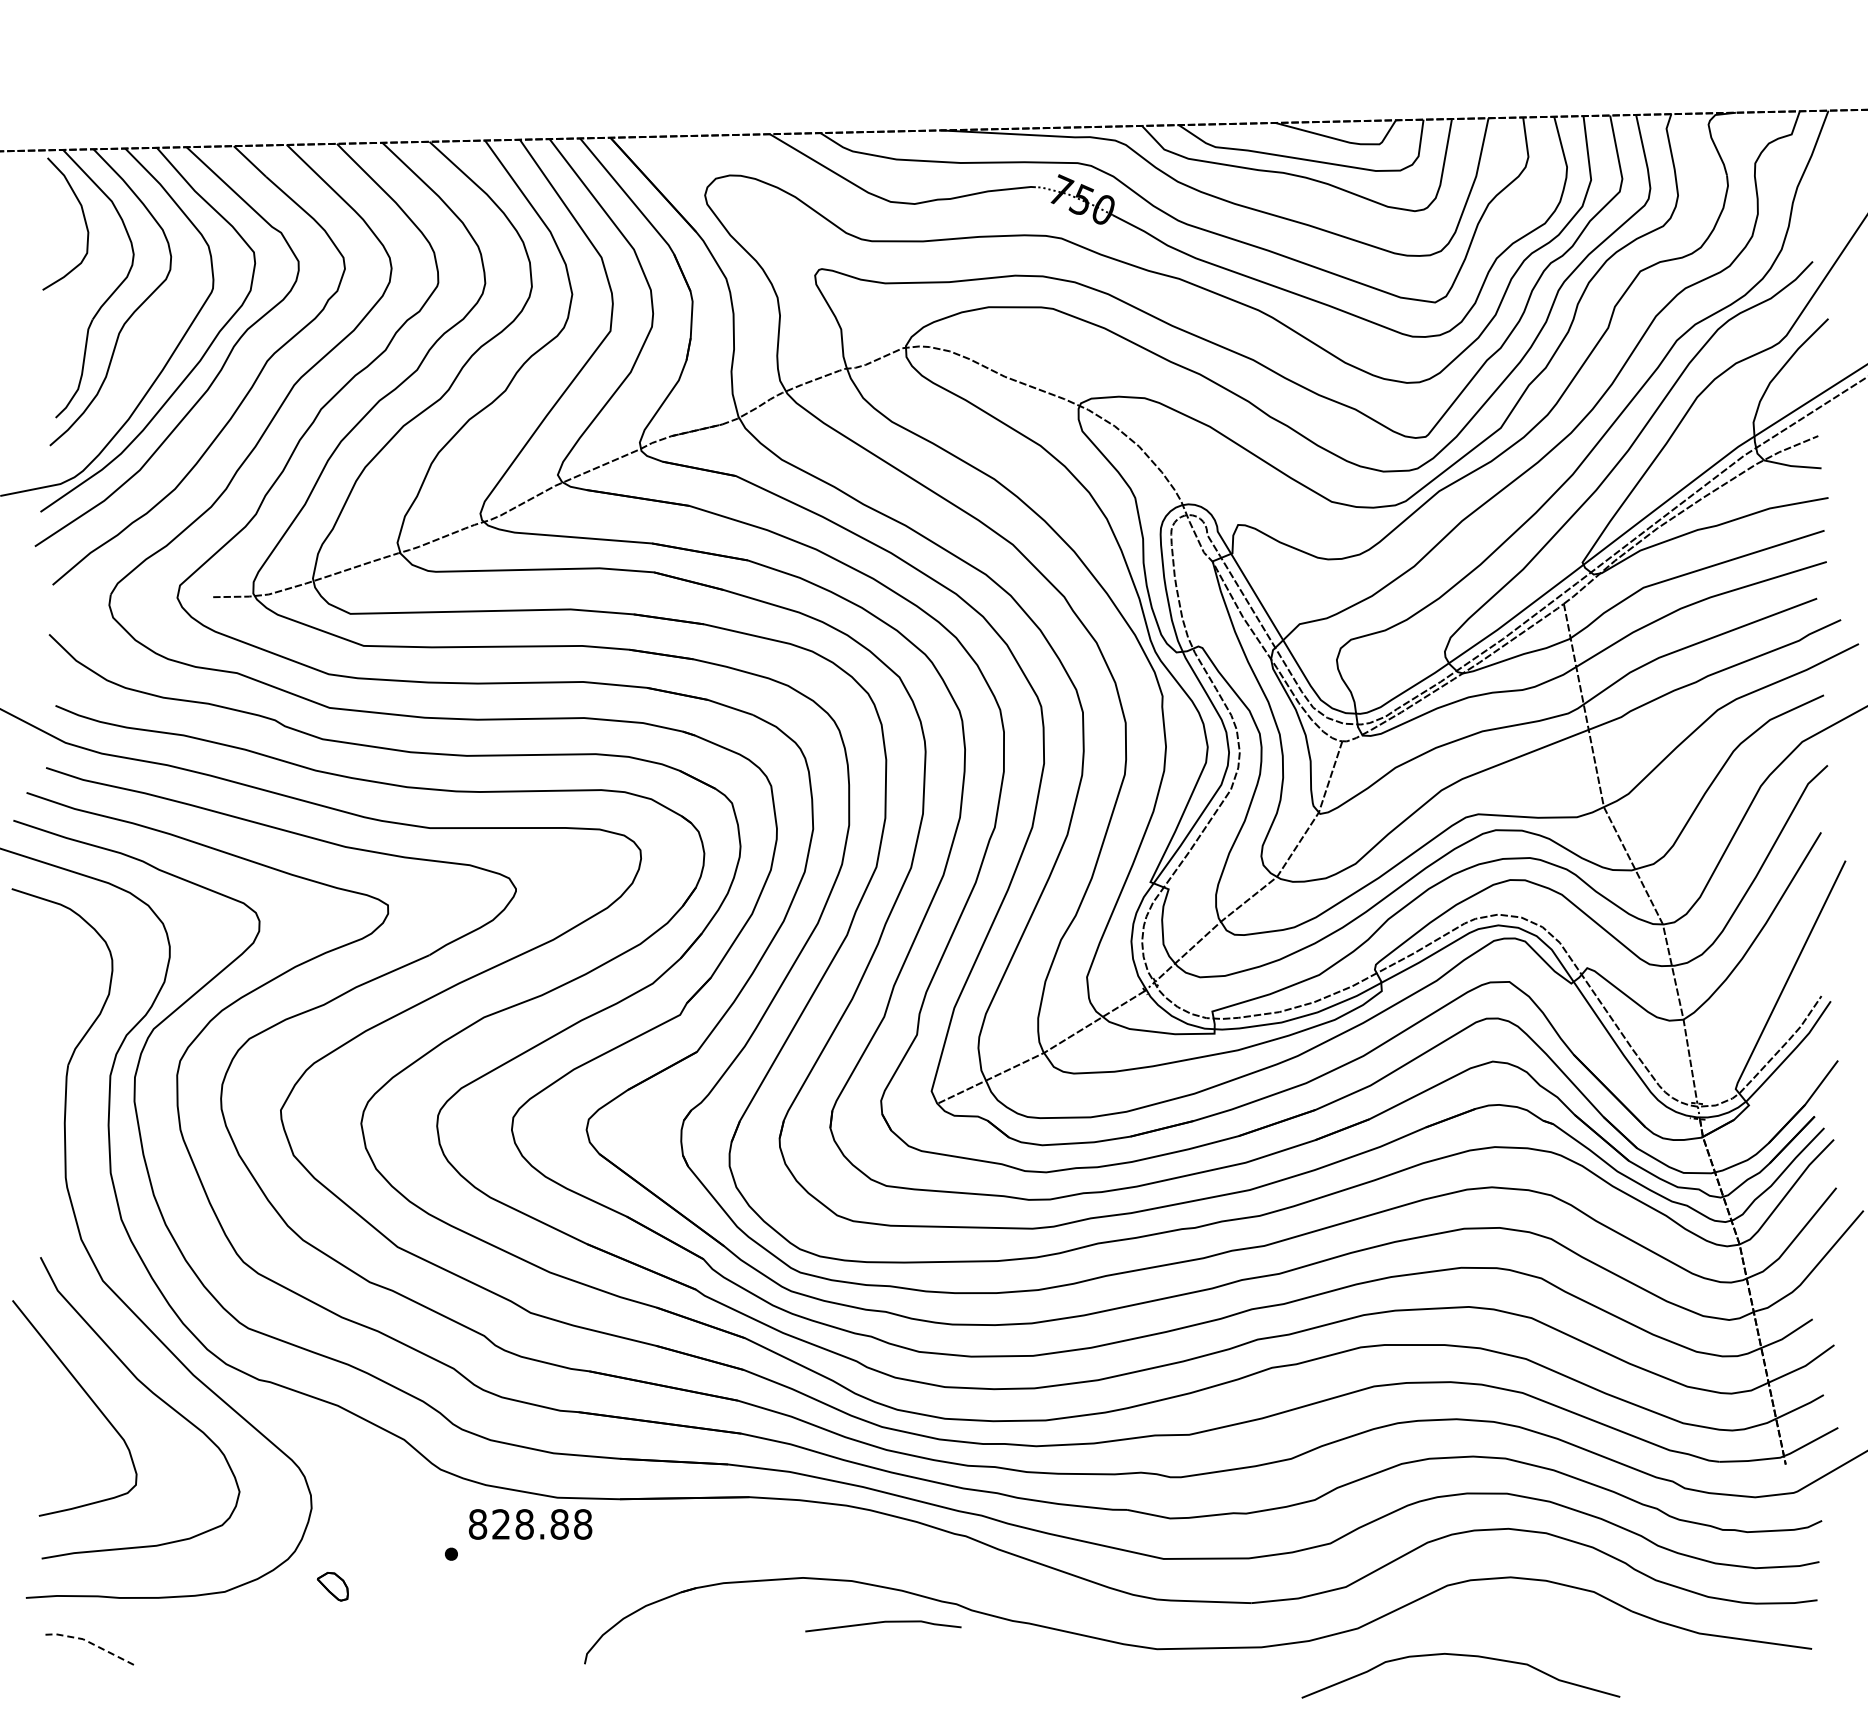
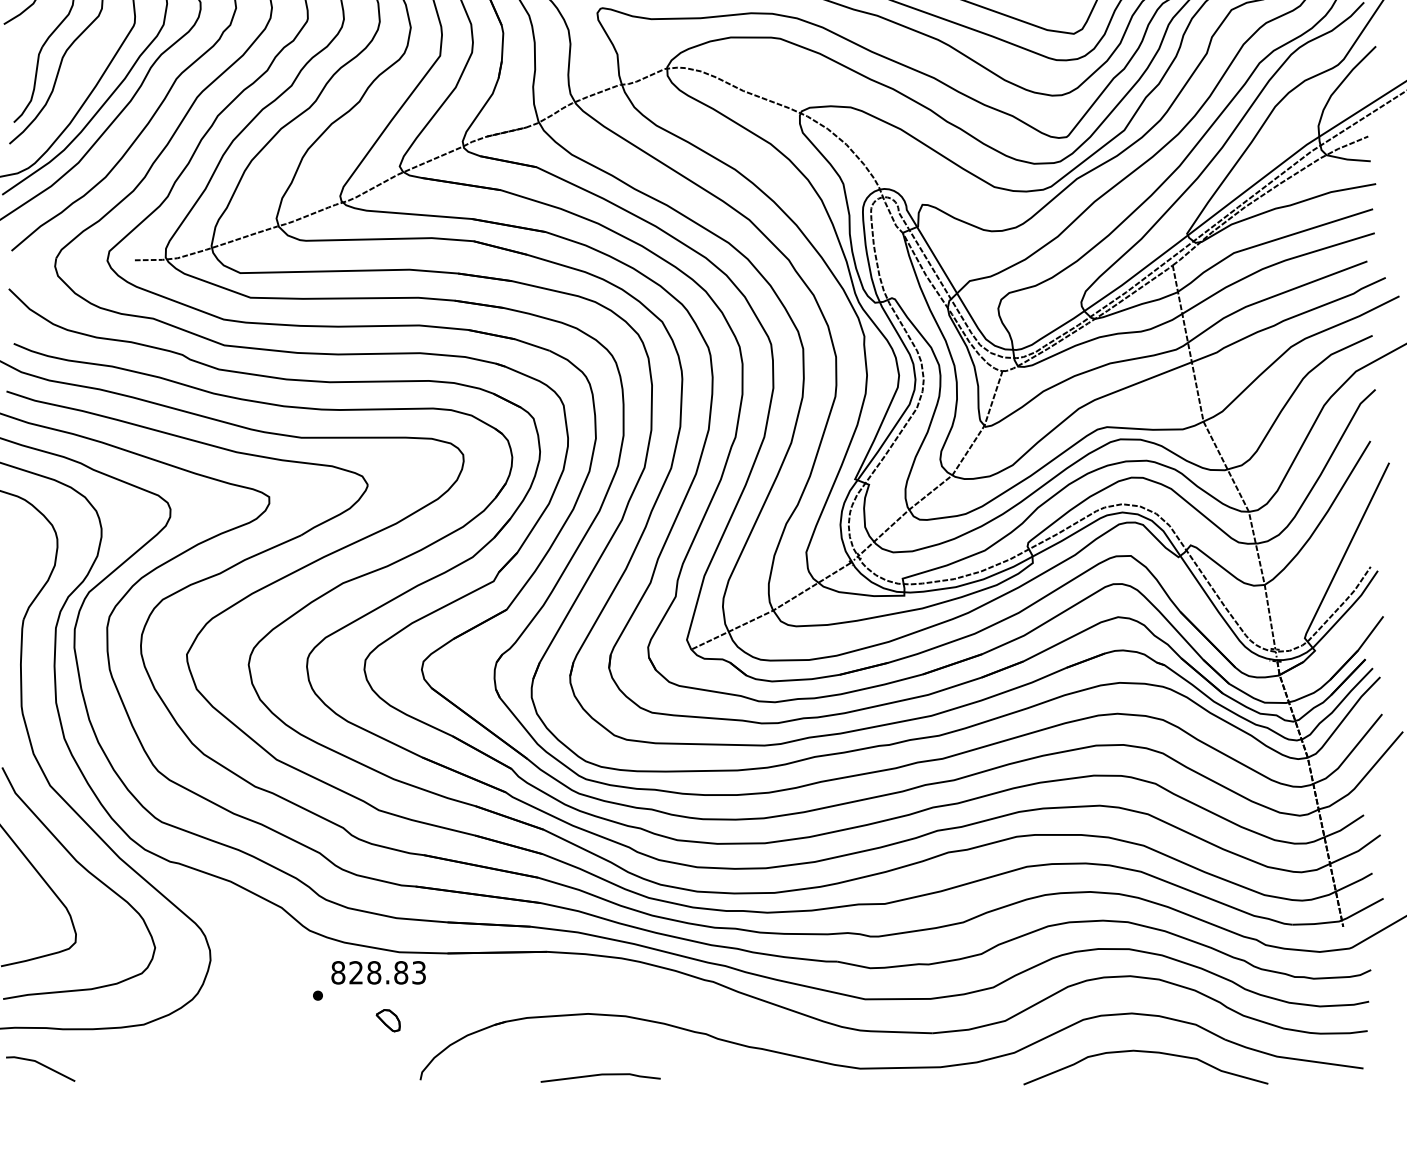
text: (583, 1524) -> (419, 972), 828.88 -> 828.83
part: (332, 1586) -> (387, 1020), moved
line: (881, 1623) -> (599, 1075), moved
line: (91, 1643) -> (41, 1064), dashed -> solid
curve: (1462, 1656) -> (1147, 1052), moved

